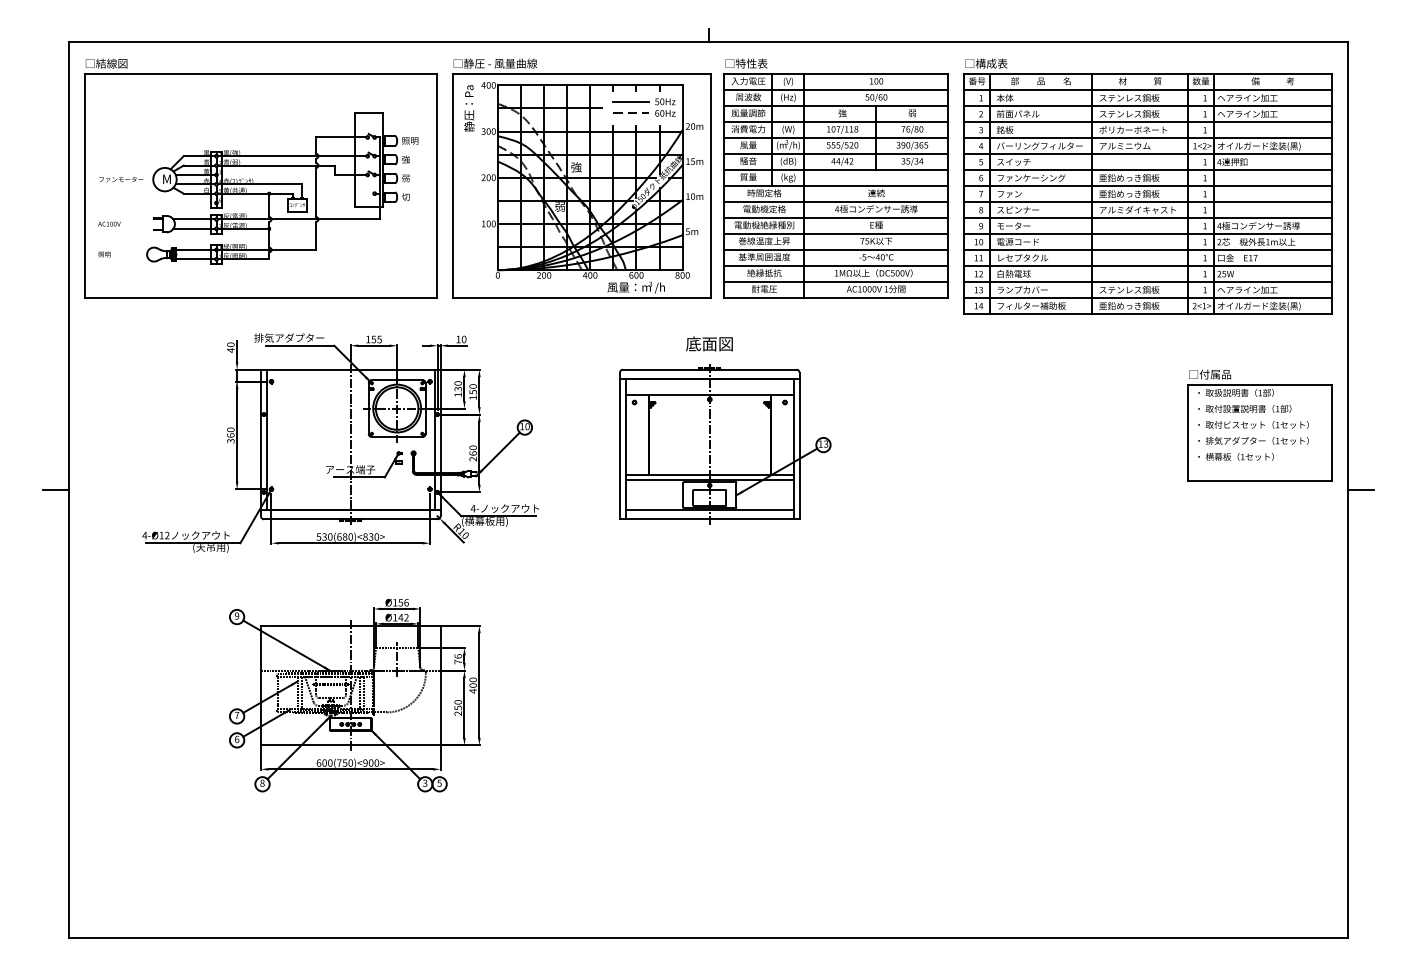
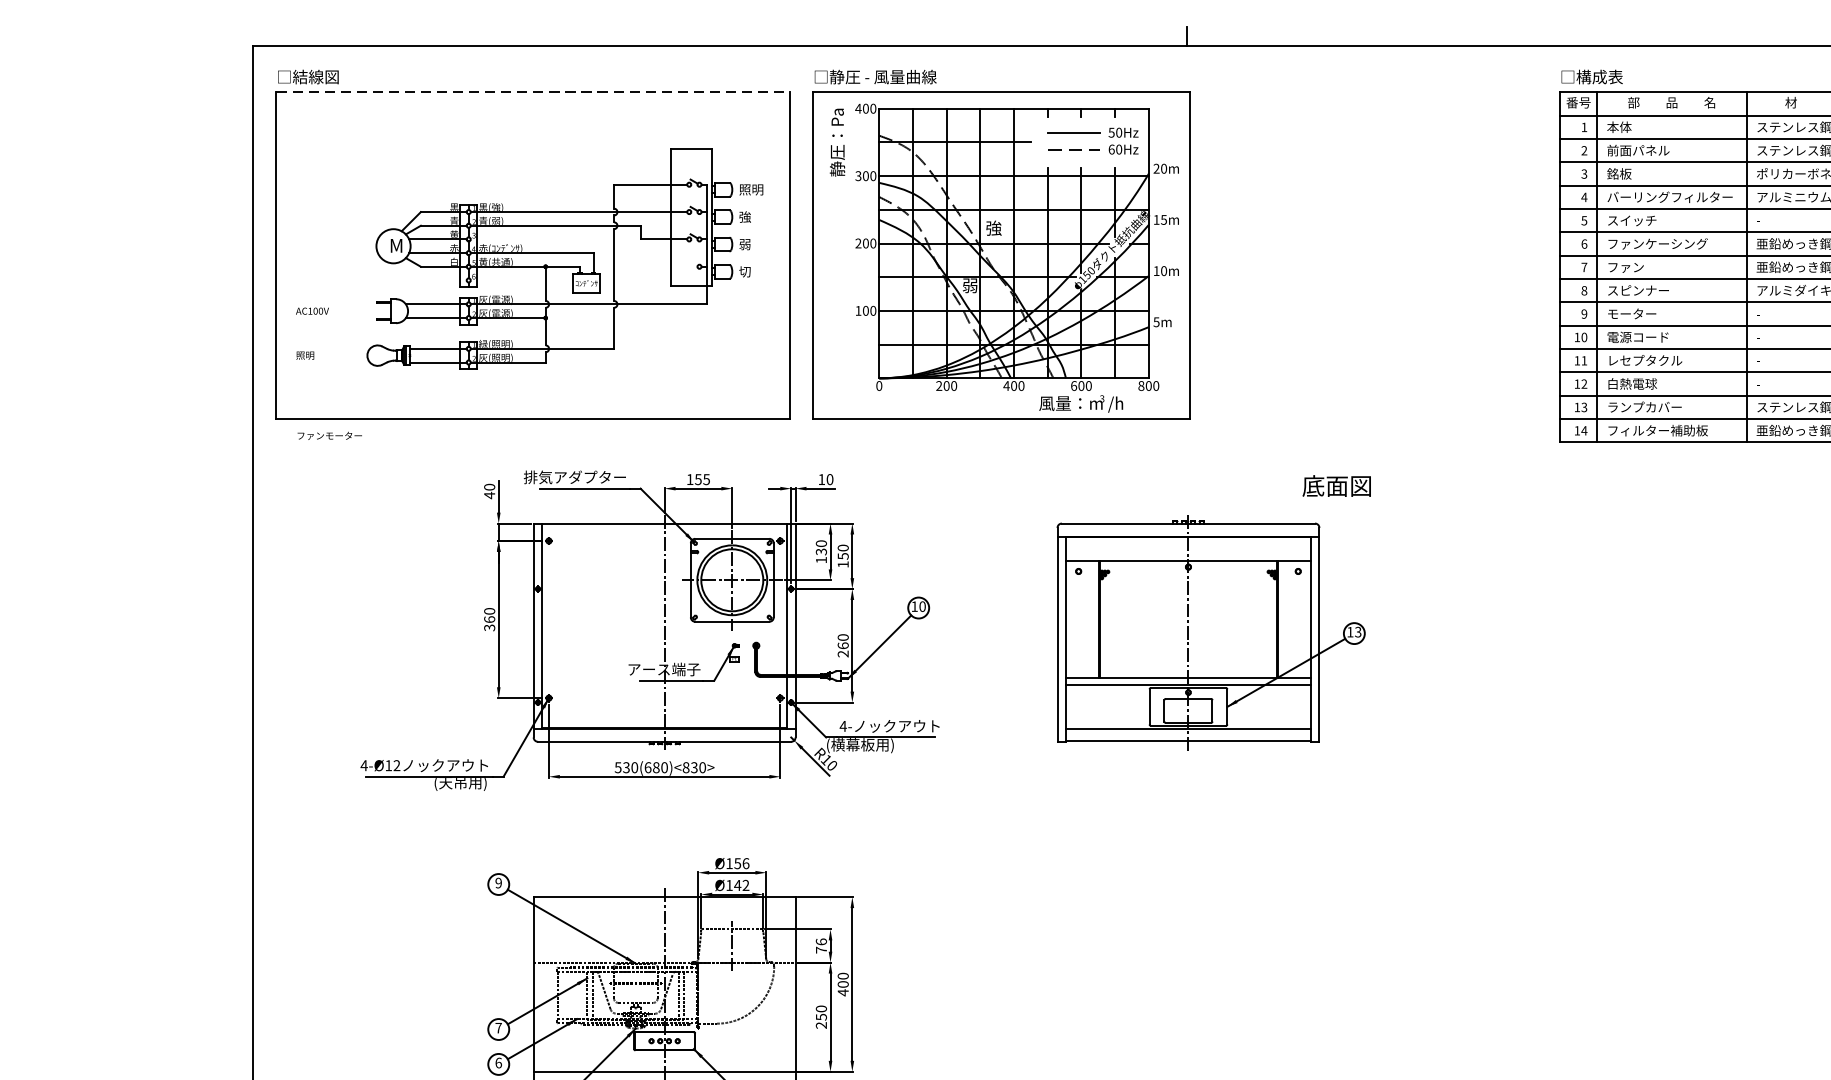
line: (260, 74) -> (532, 92), solid -> dashed
part: (835, 178) -> (1371, 244), removed
text: (121, 179) -> (330, 435), moved
text: (709, 343) -> (1336, 485), moved
line: (55, 490) -> (233, 699), removed

